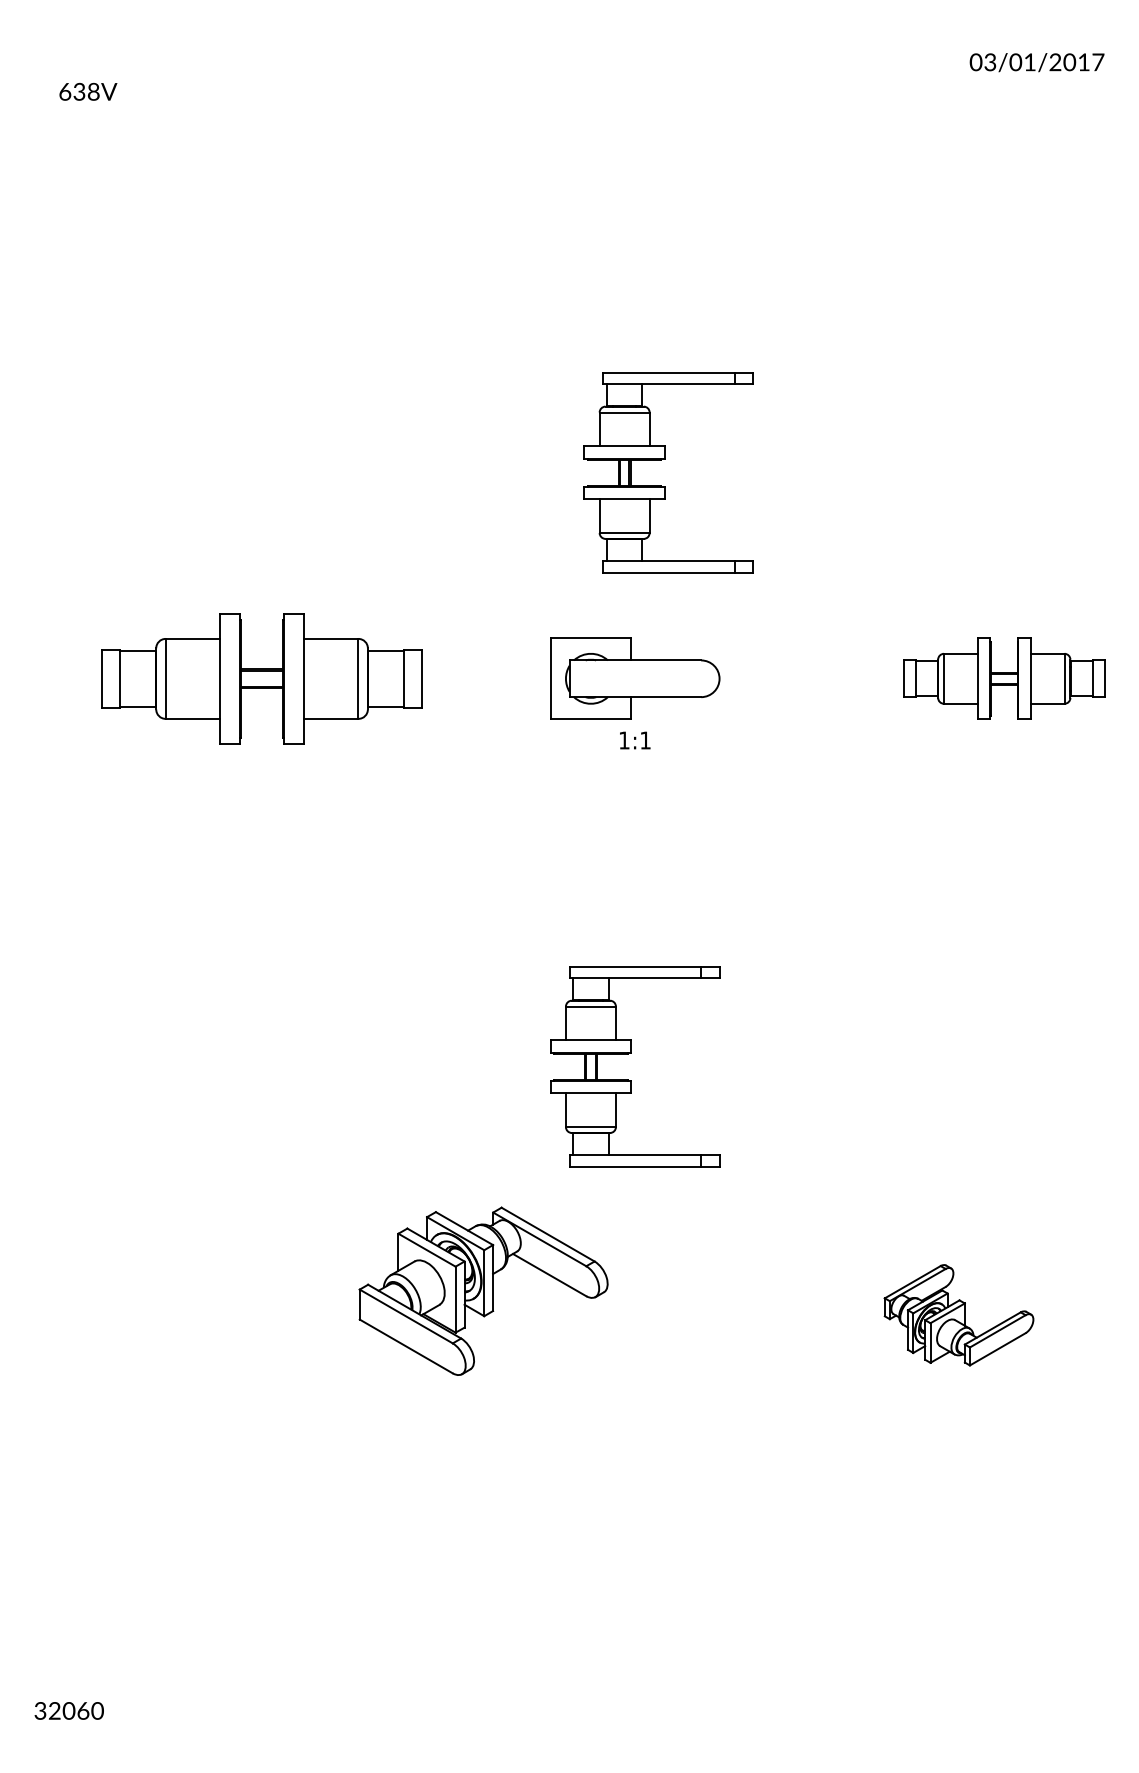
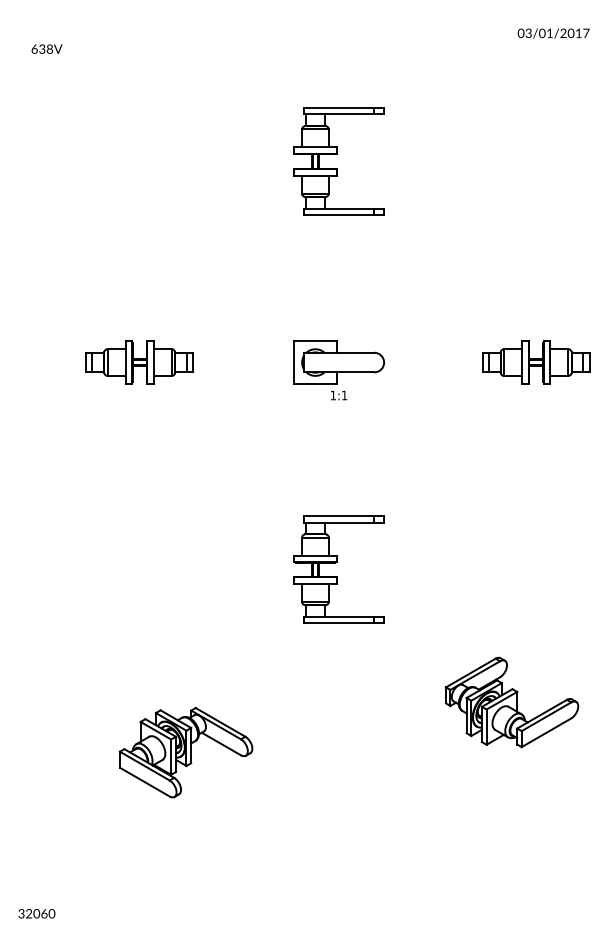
part: (665, 459) -> (337, 154), moved
part: (261, 678) -> (139, 362), size x0.62
part: (482, 1290) -> (185, 752), moved
part: (958, 1315) -> (511, 702), size x1.67

